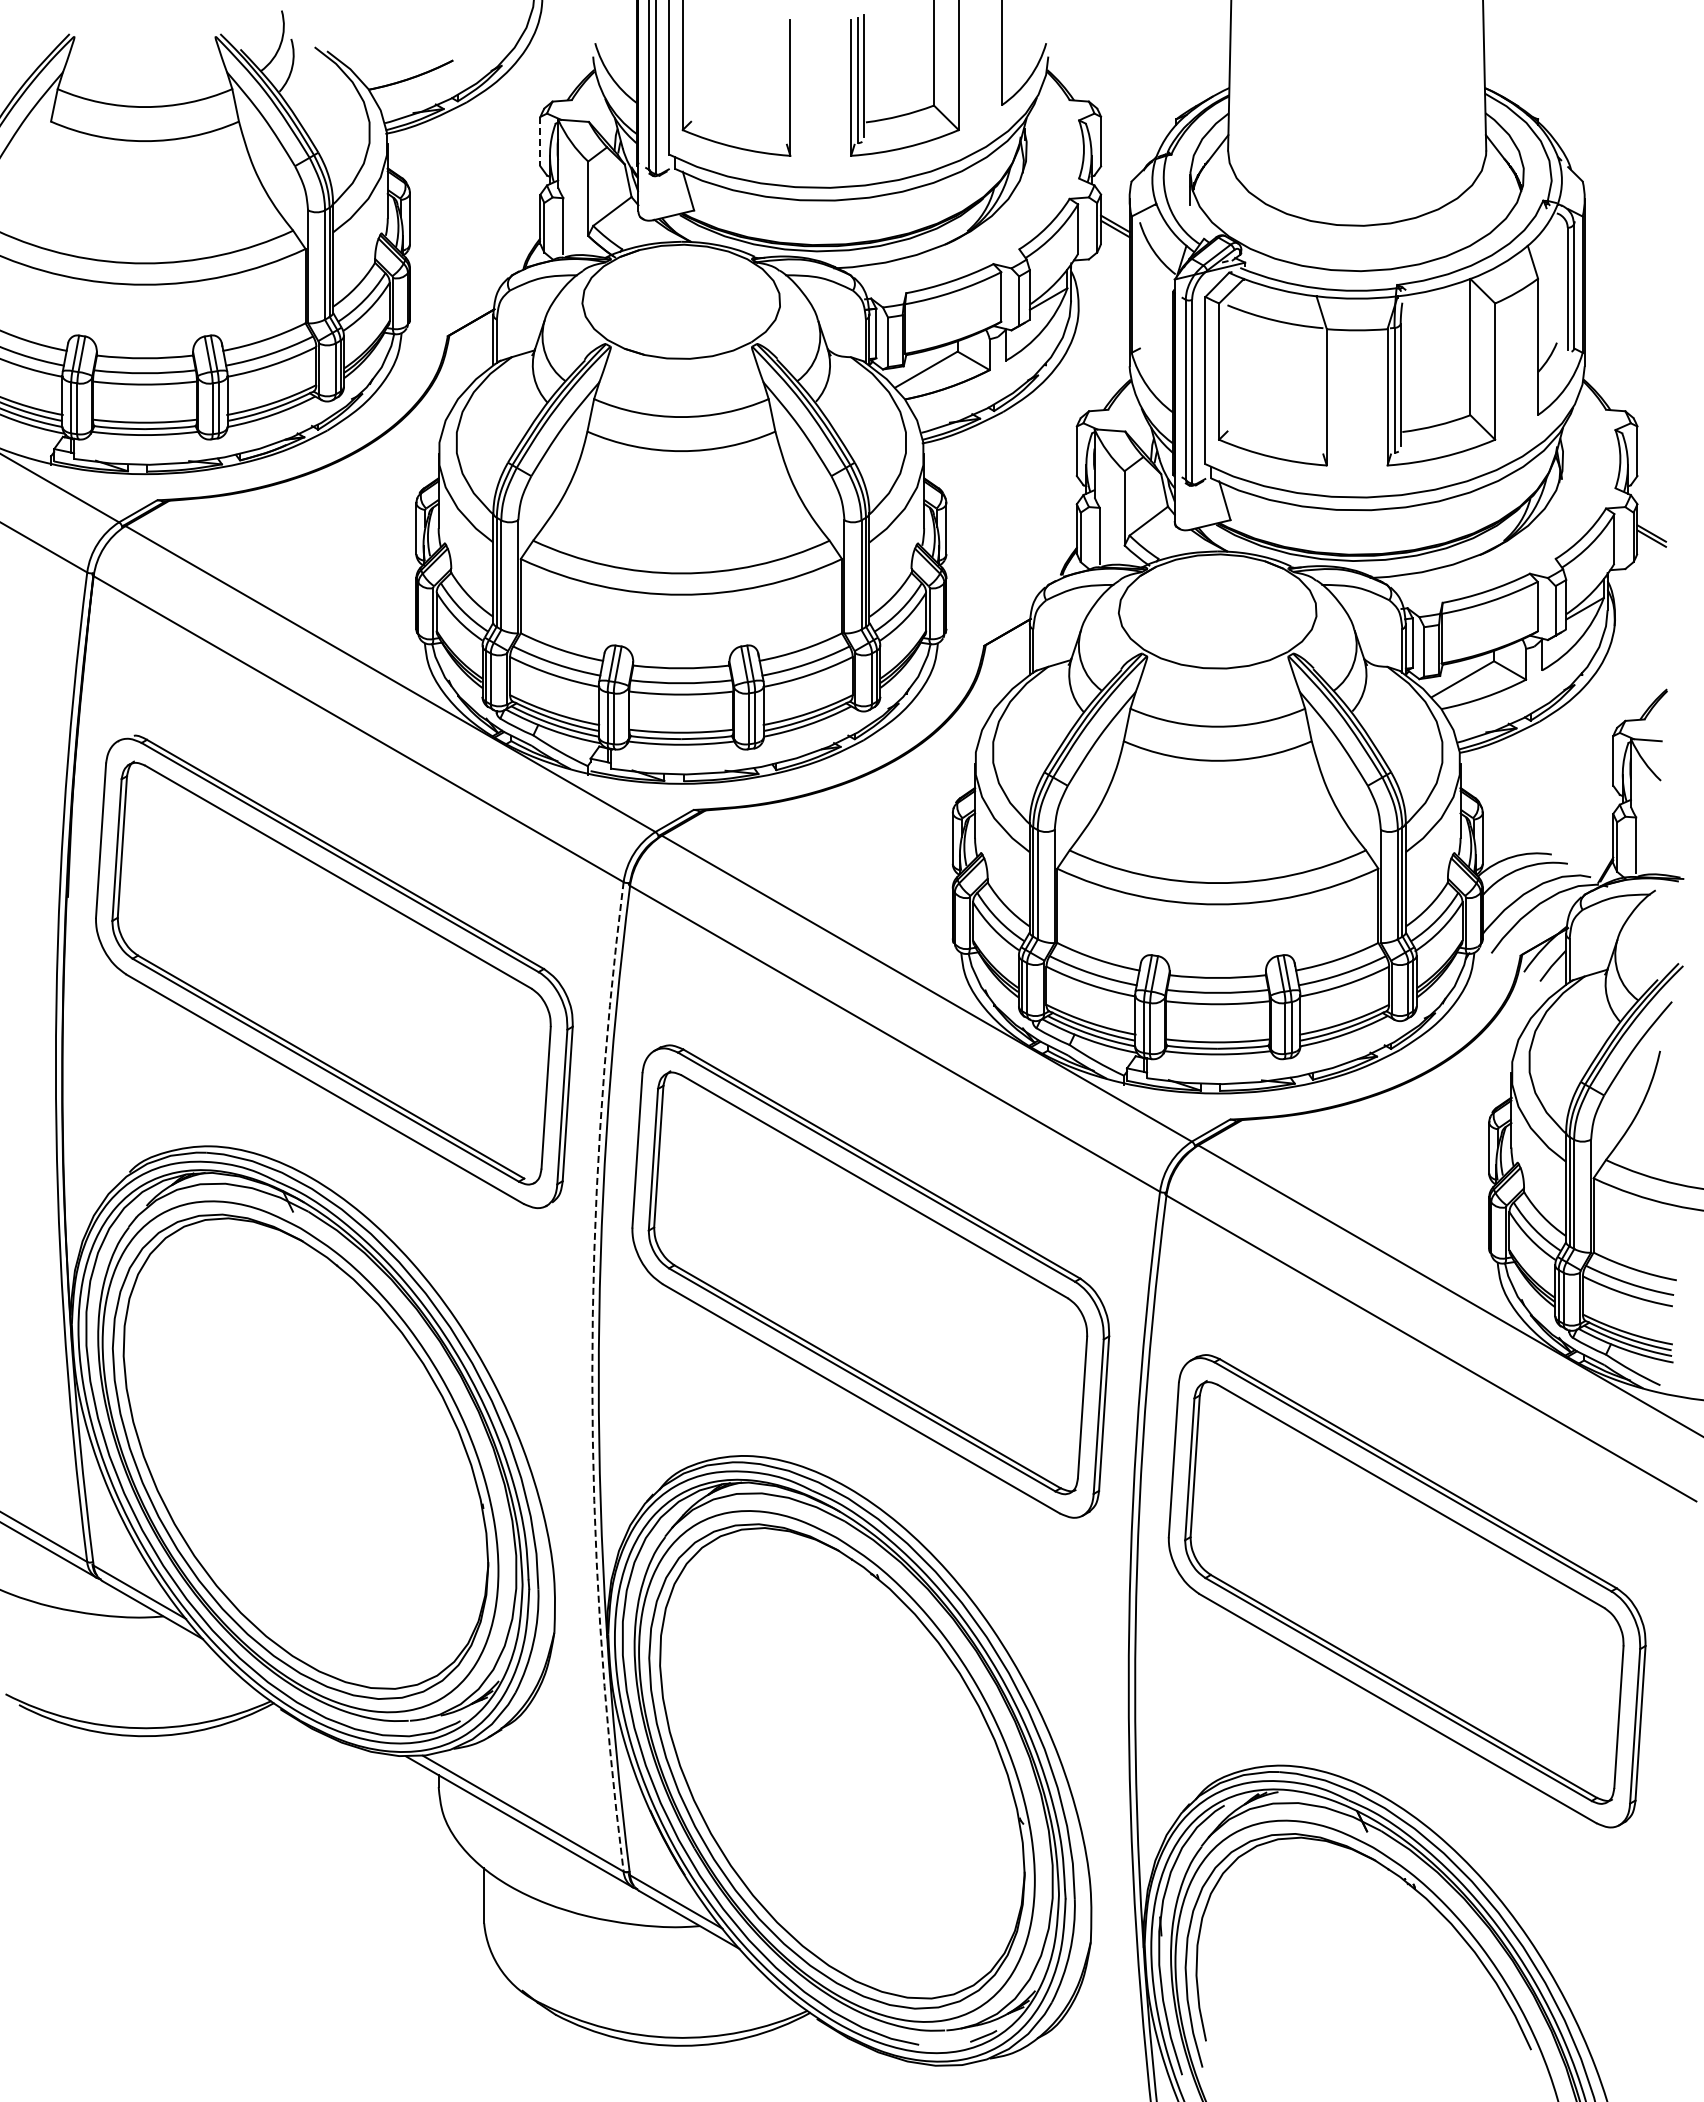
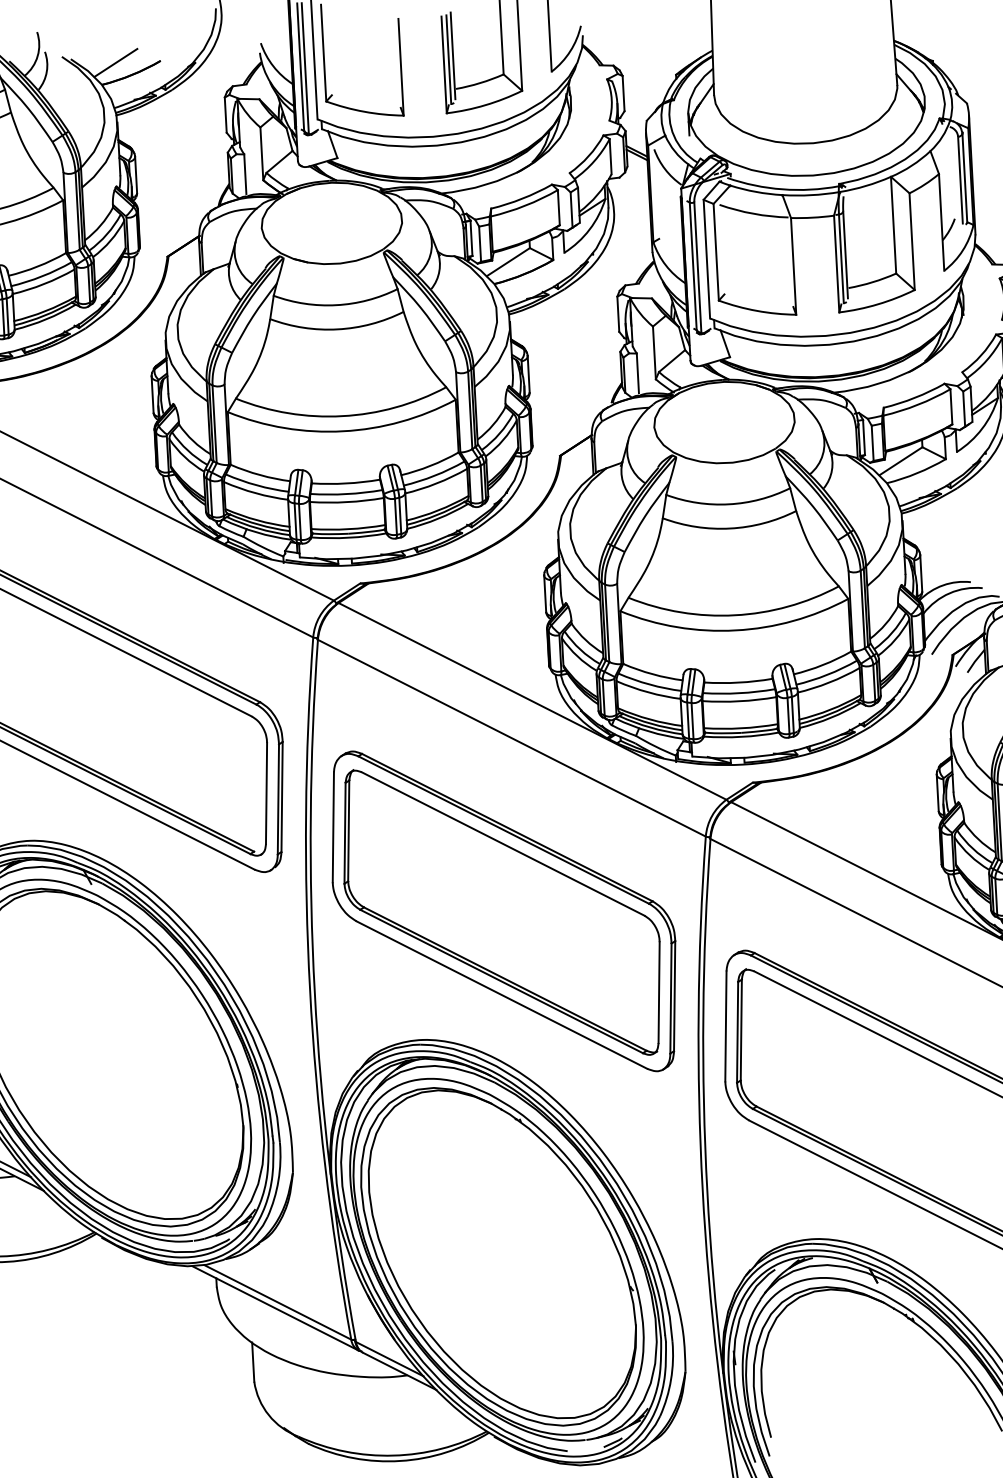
line: (390, 59) -> (116, 62), added
line: (540, 141) -> (225, 115), dashed -> solid
arc: (592, 1376) -> (310, 989), dashed -> solid

